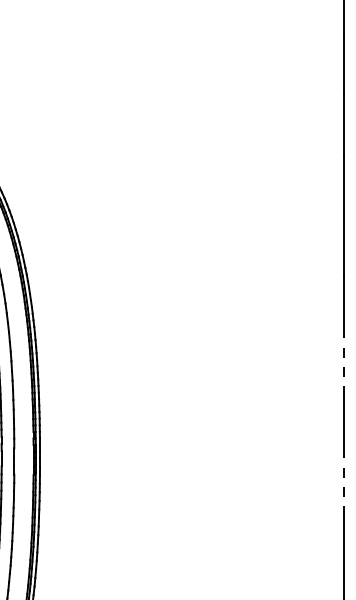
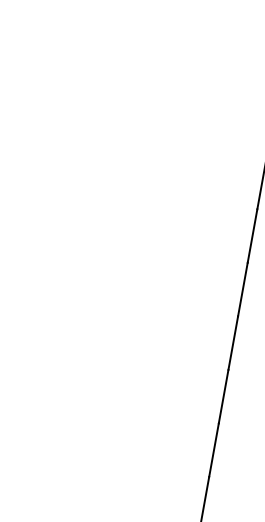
line: (344, 365) -> (243, 289), dashed -> solid
line: (344, 485) -> (224, 396), dashed -> solid

